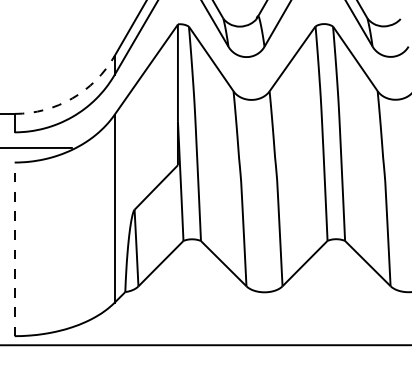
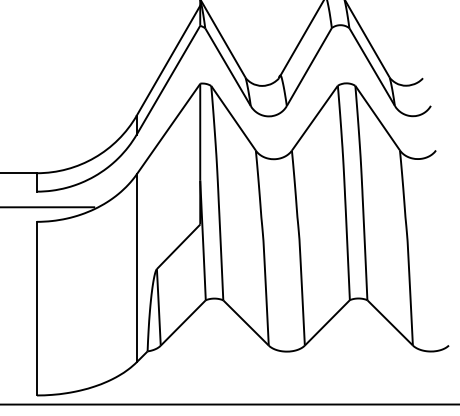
arc: (72, 98) -> (94, 157), dashed -> solid
line: (14, 249) -> (36, 308), dashed -> solid

